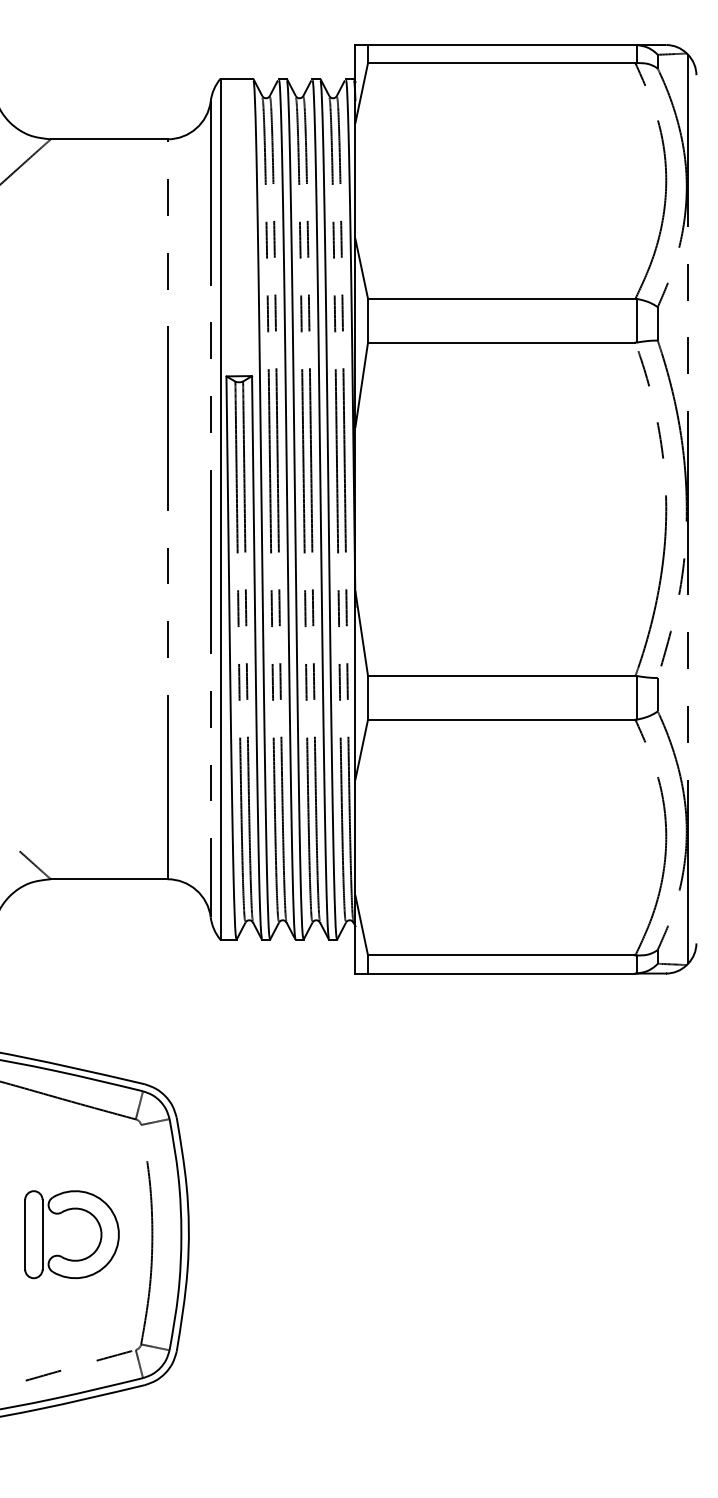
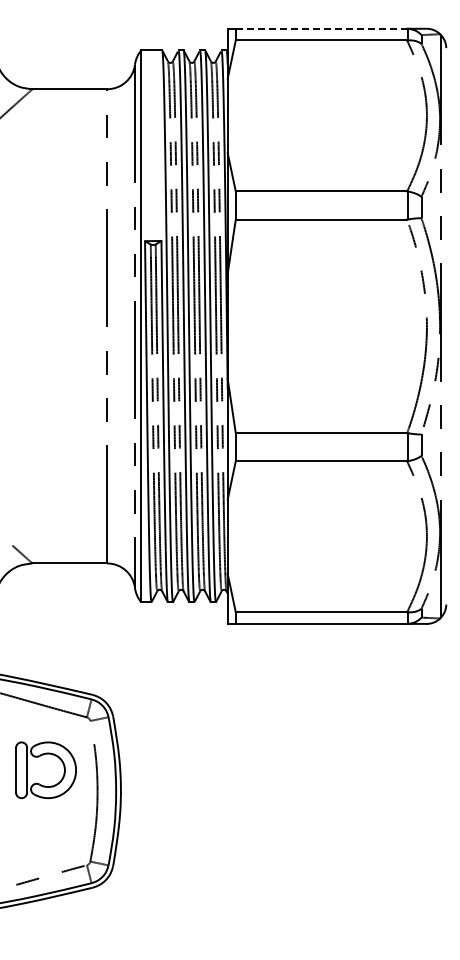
line: (501, 44) -> (321, 28), solid -> dashed
part: (61, 1214) -> (39, 757), moved

